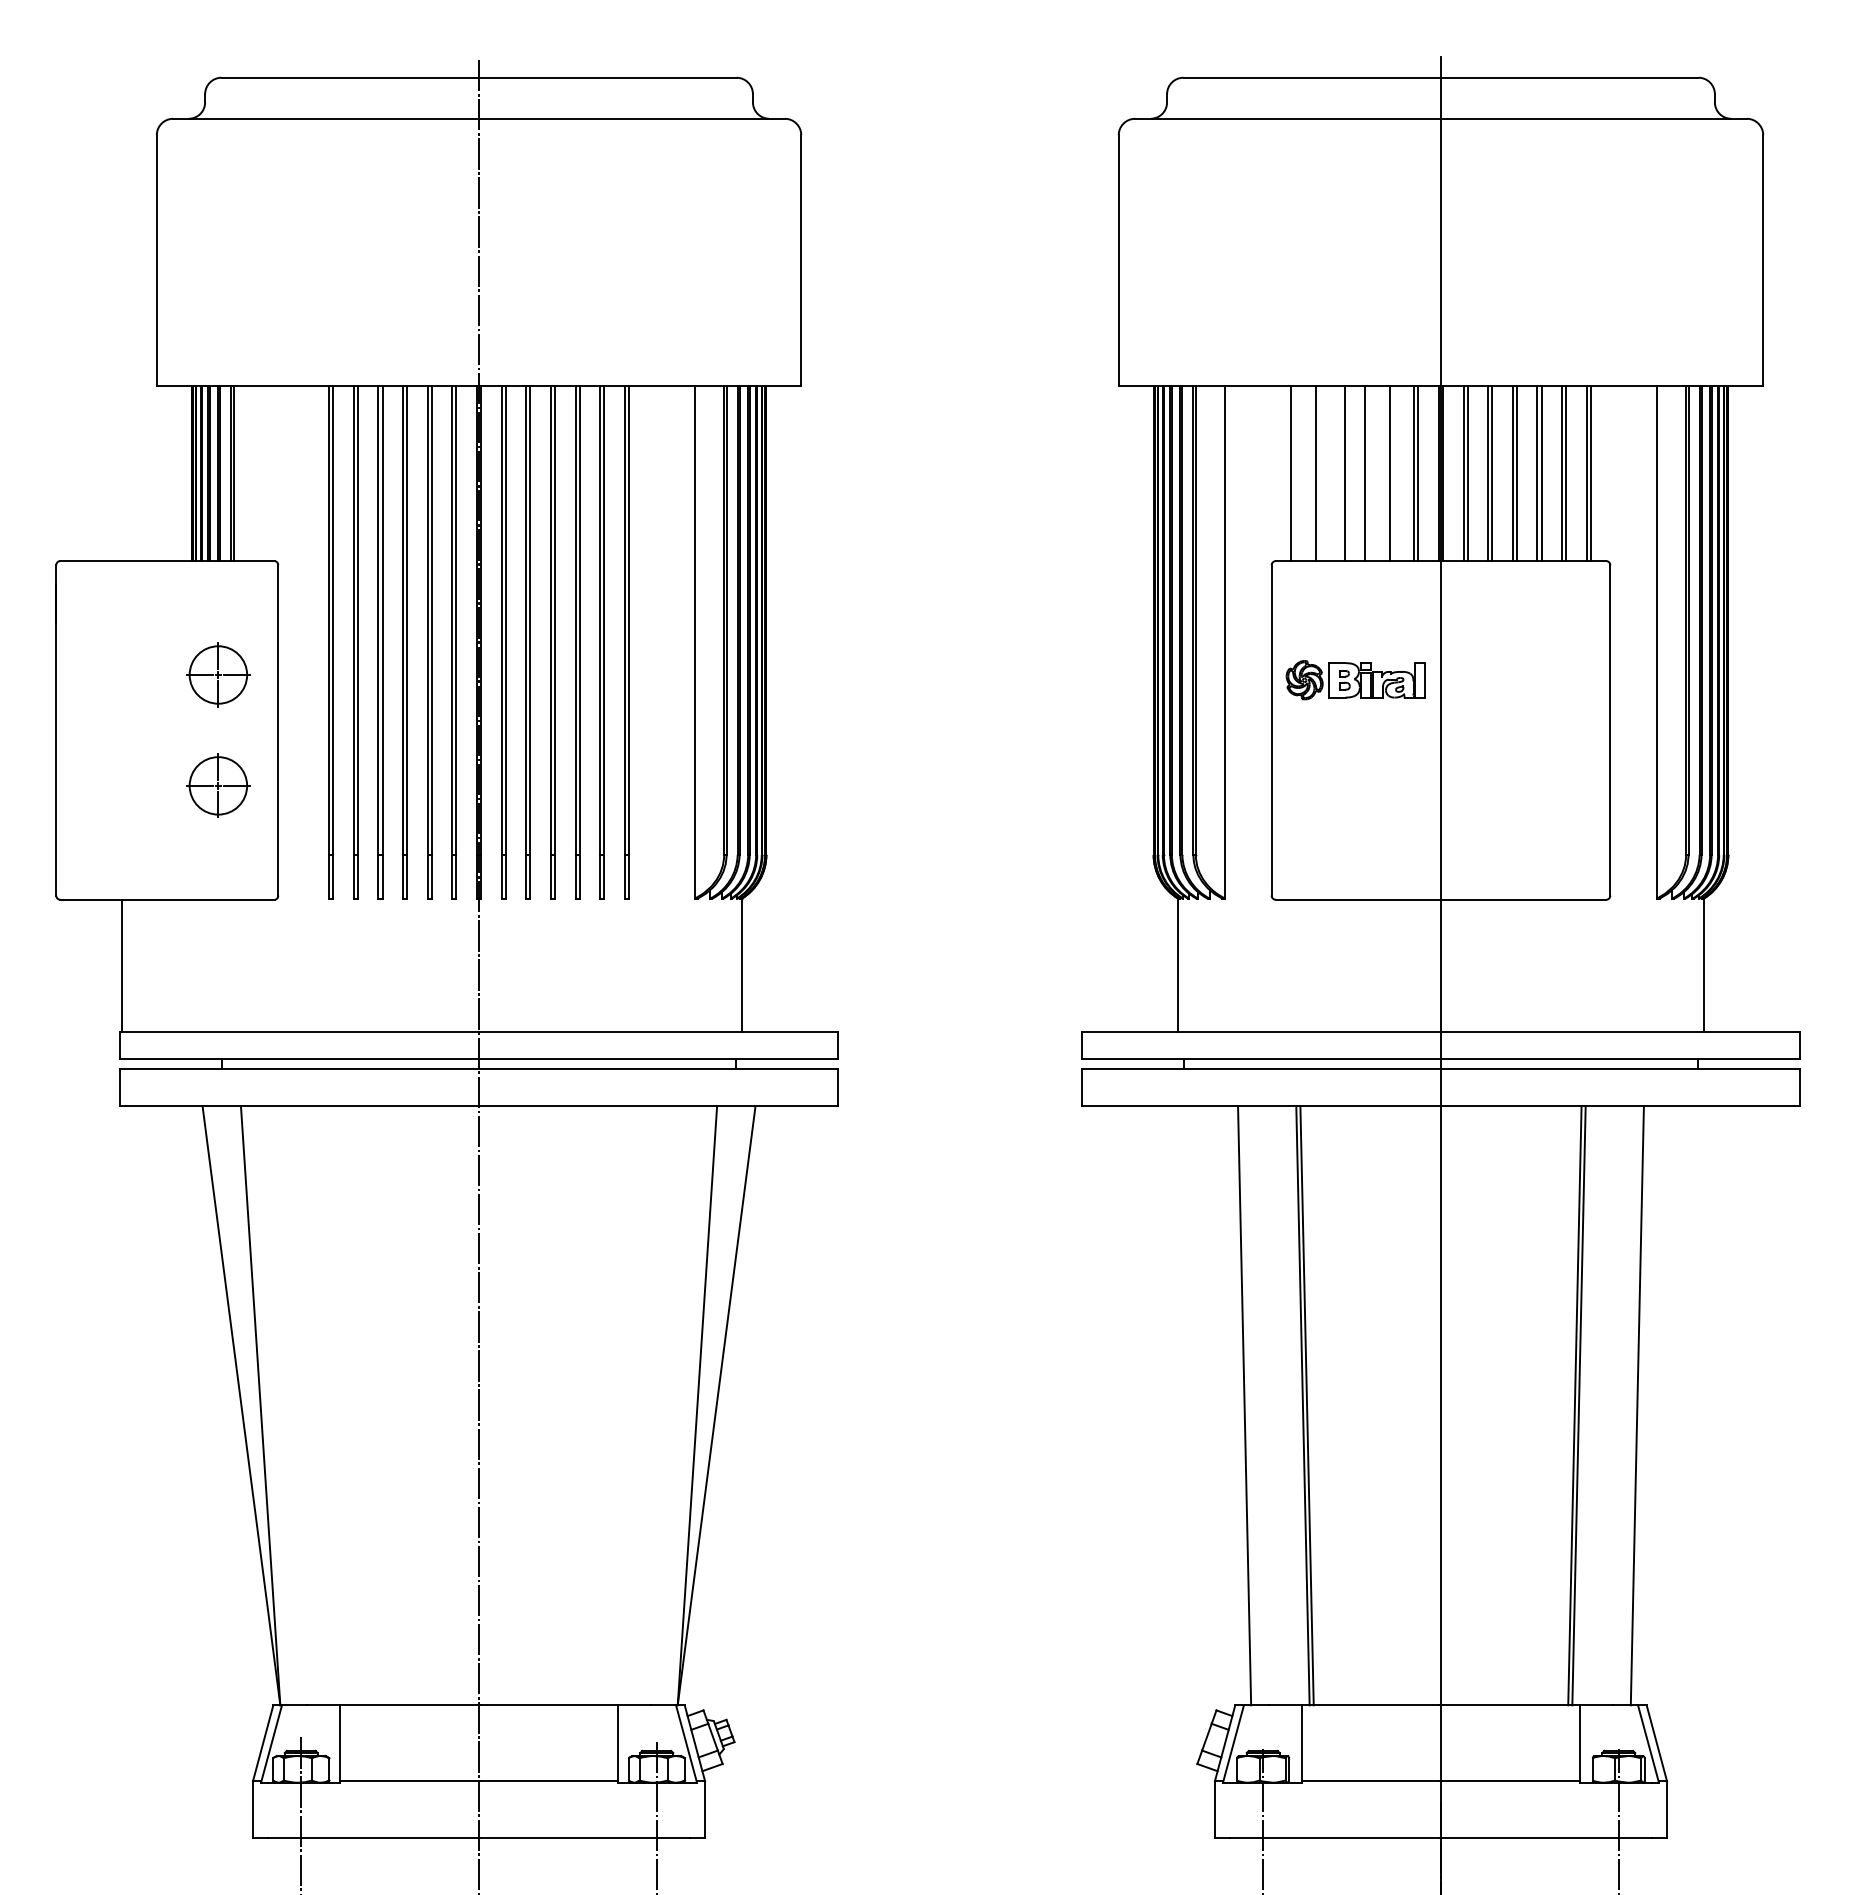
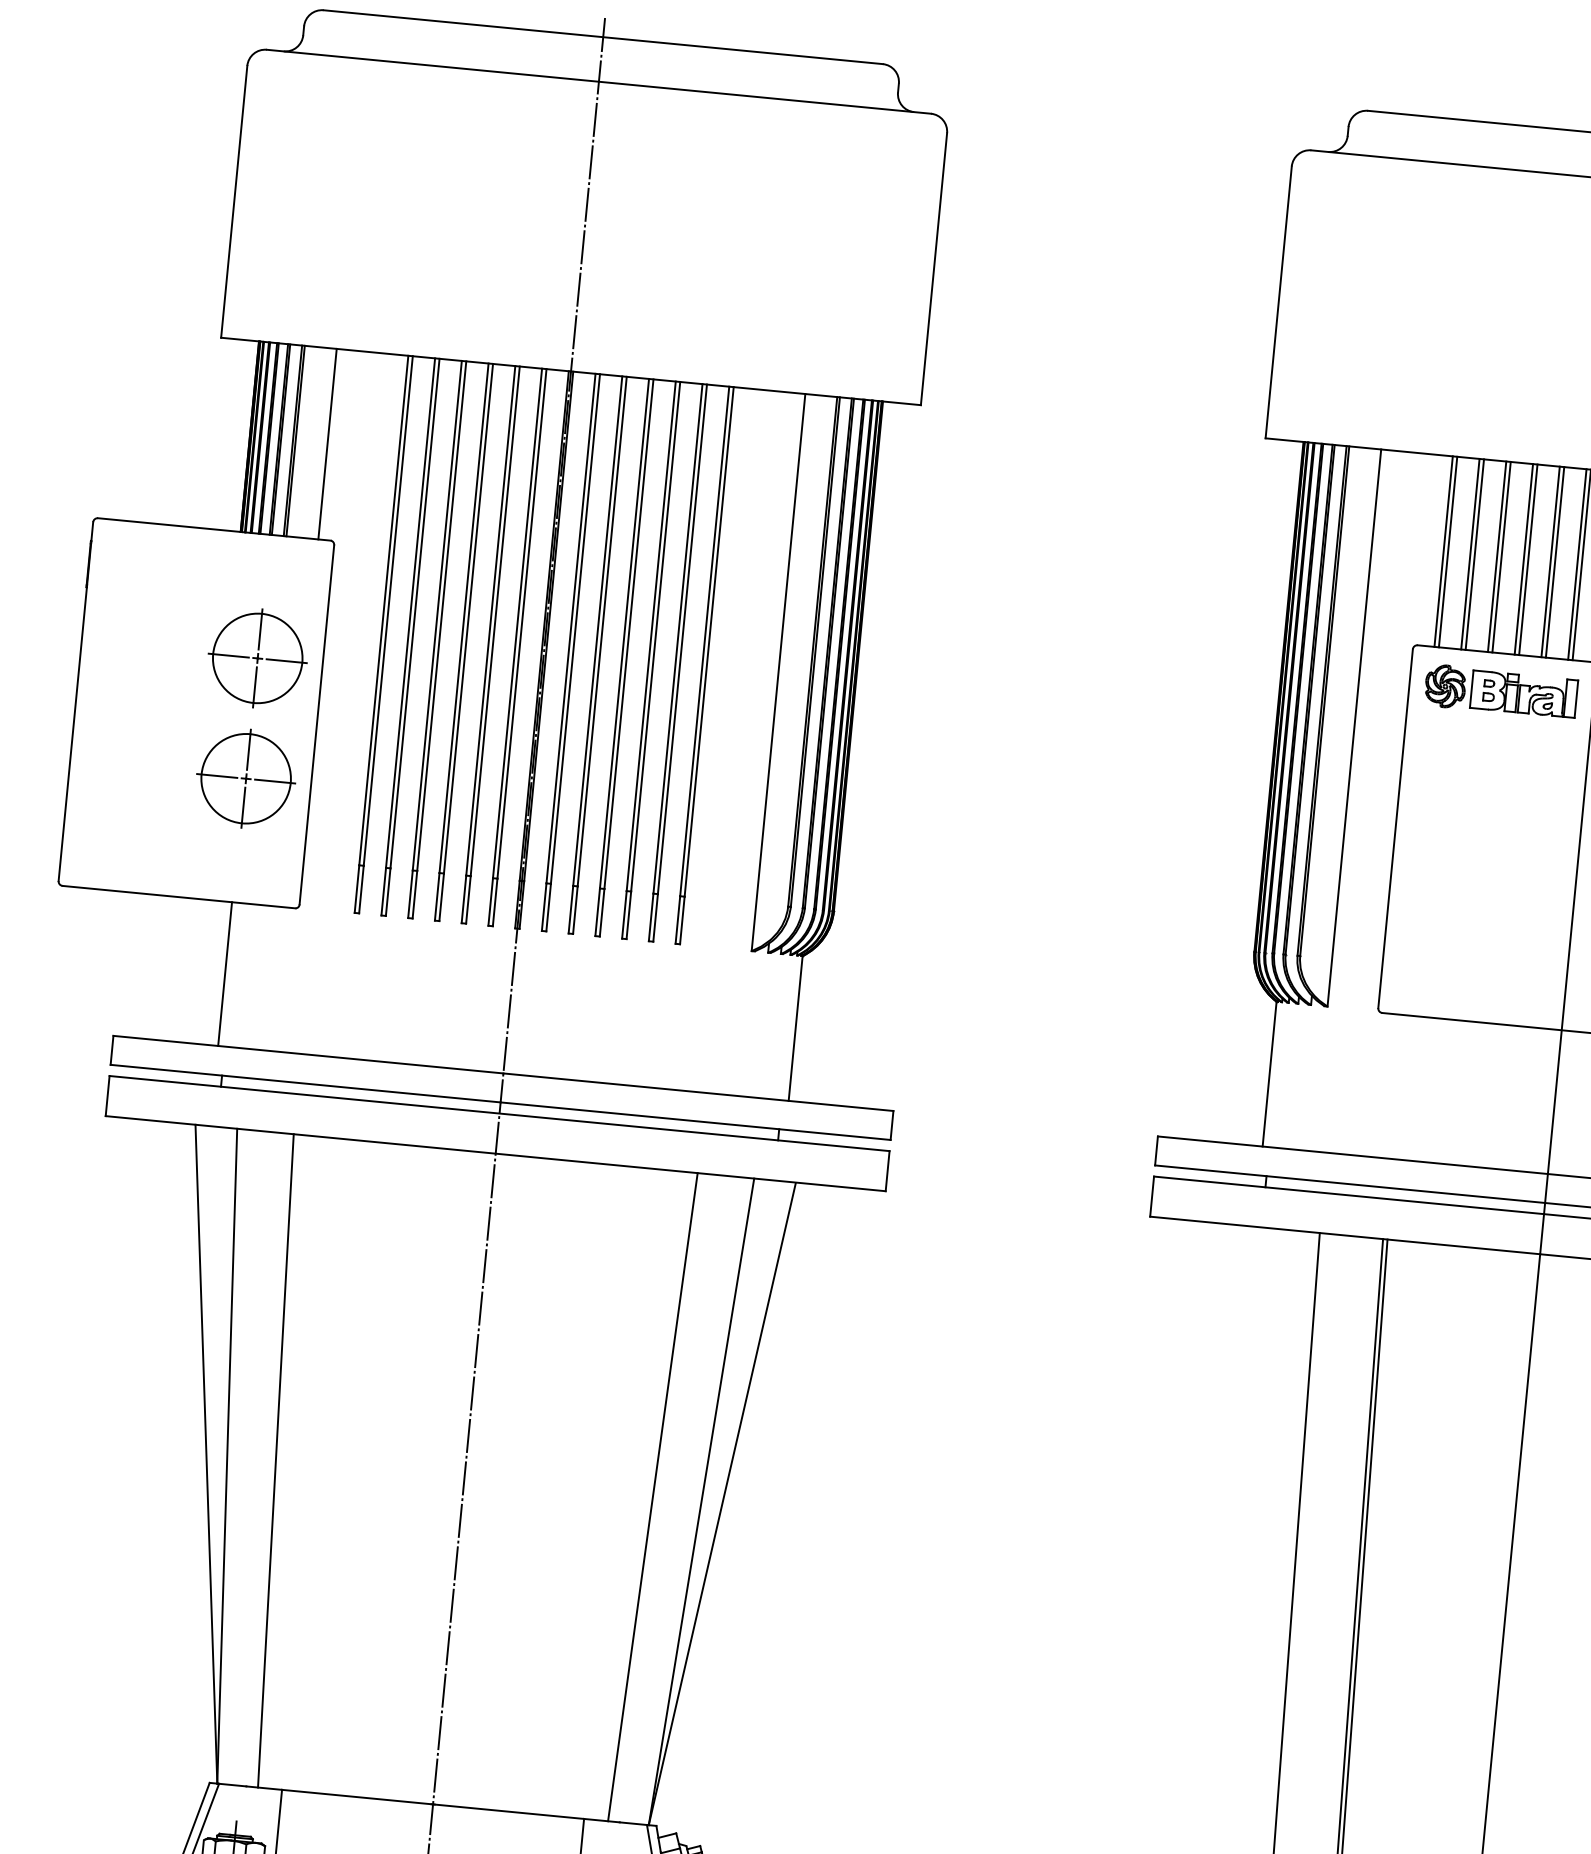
line: (263, 473) -> (327, 444), added
line: (1295, 473) -> (1448, 552), added
line: (1319, 473) -> (1474, 554), added
line: (1340, 473) -> (1497, 556), added
line: (1369, 473) -> (1528, 559), added
line: (1393, 473) -> (1554, 562), added
part: (218, 674) -> (257, 657), size x1.43
part: (1355, 680) -> (1500, 692), moved
part: (218, 785) -> (246, 778), size x1.43
line: (122, 965) -> (225, 973), moved
line: (305, 1405) -> (275, 1460), added
line: (652, 1405) -> (652, 1496), added

